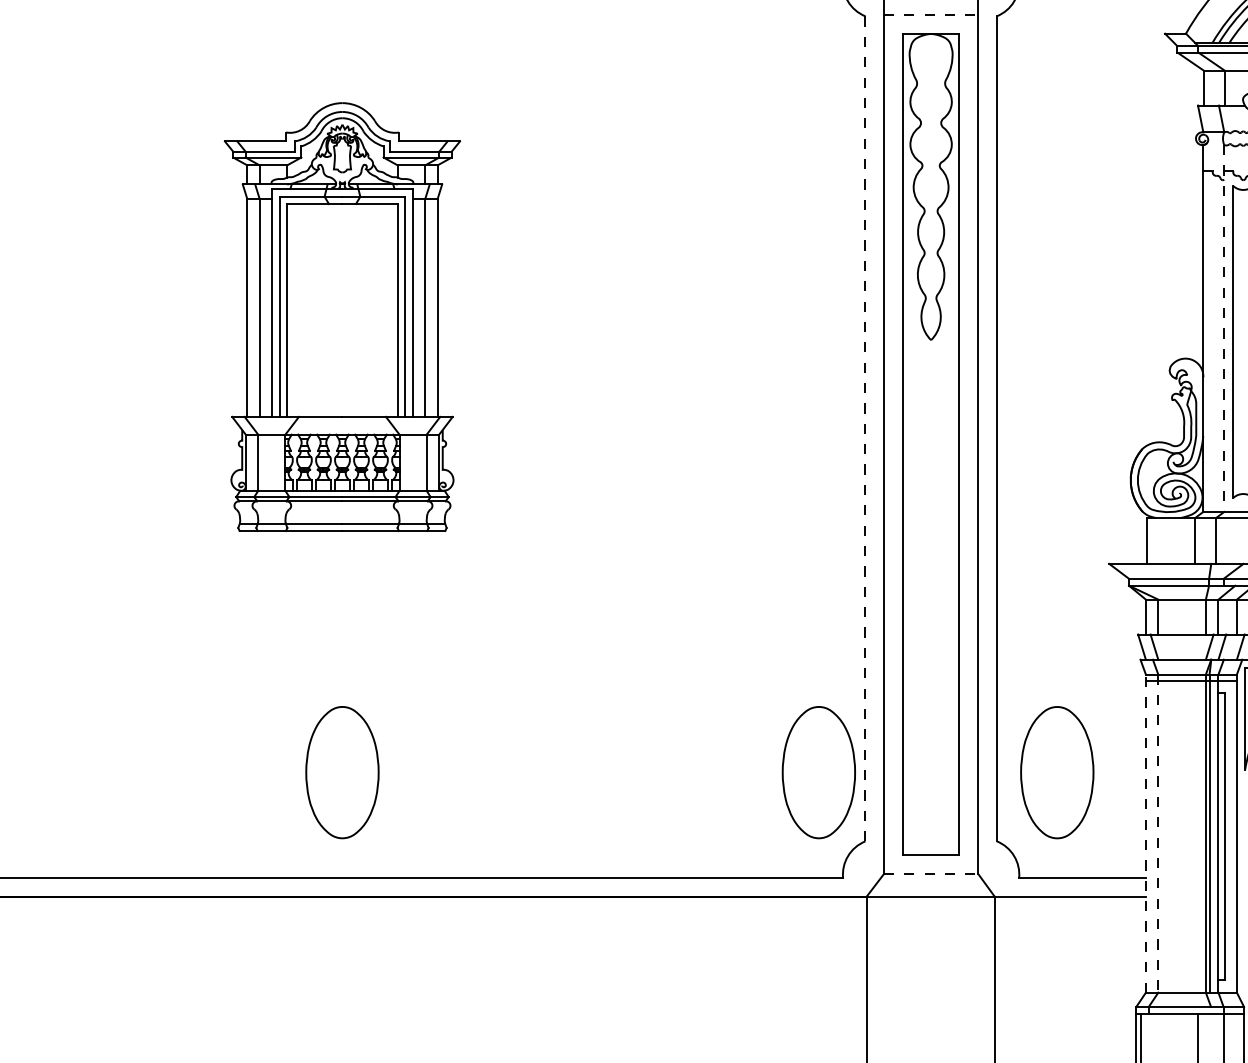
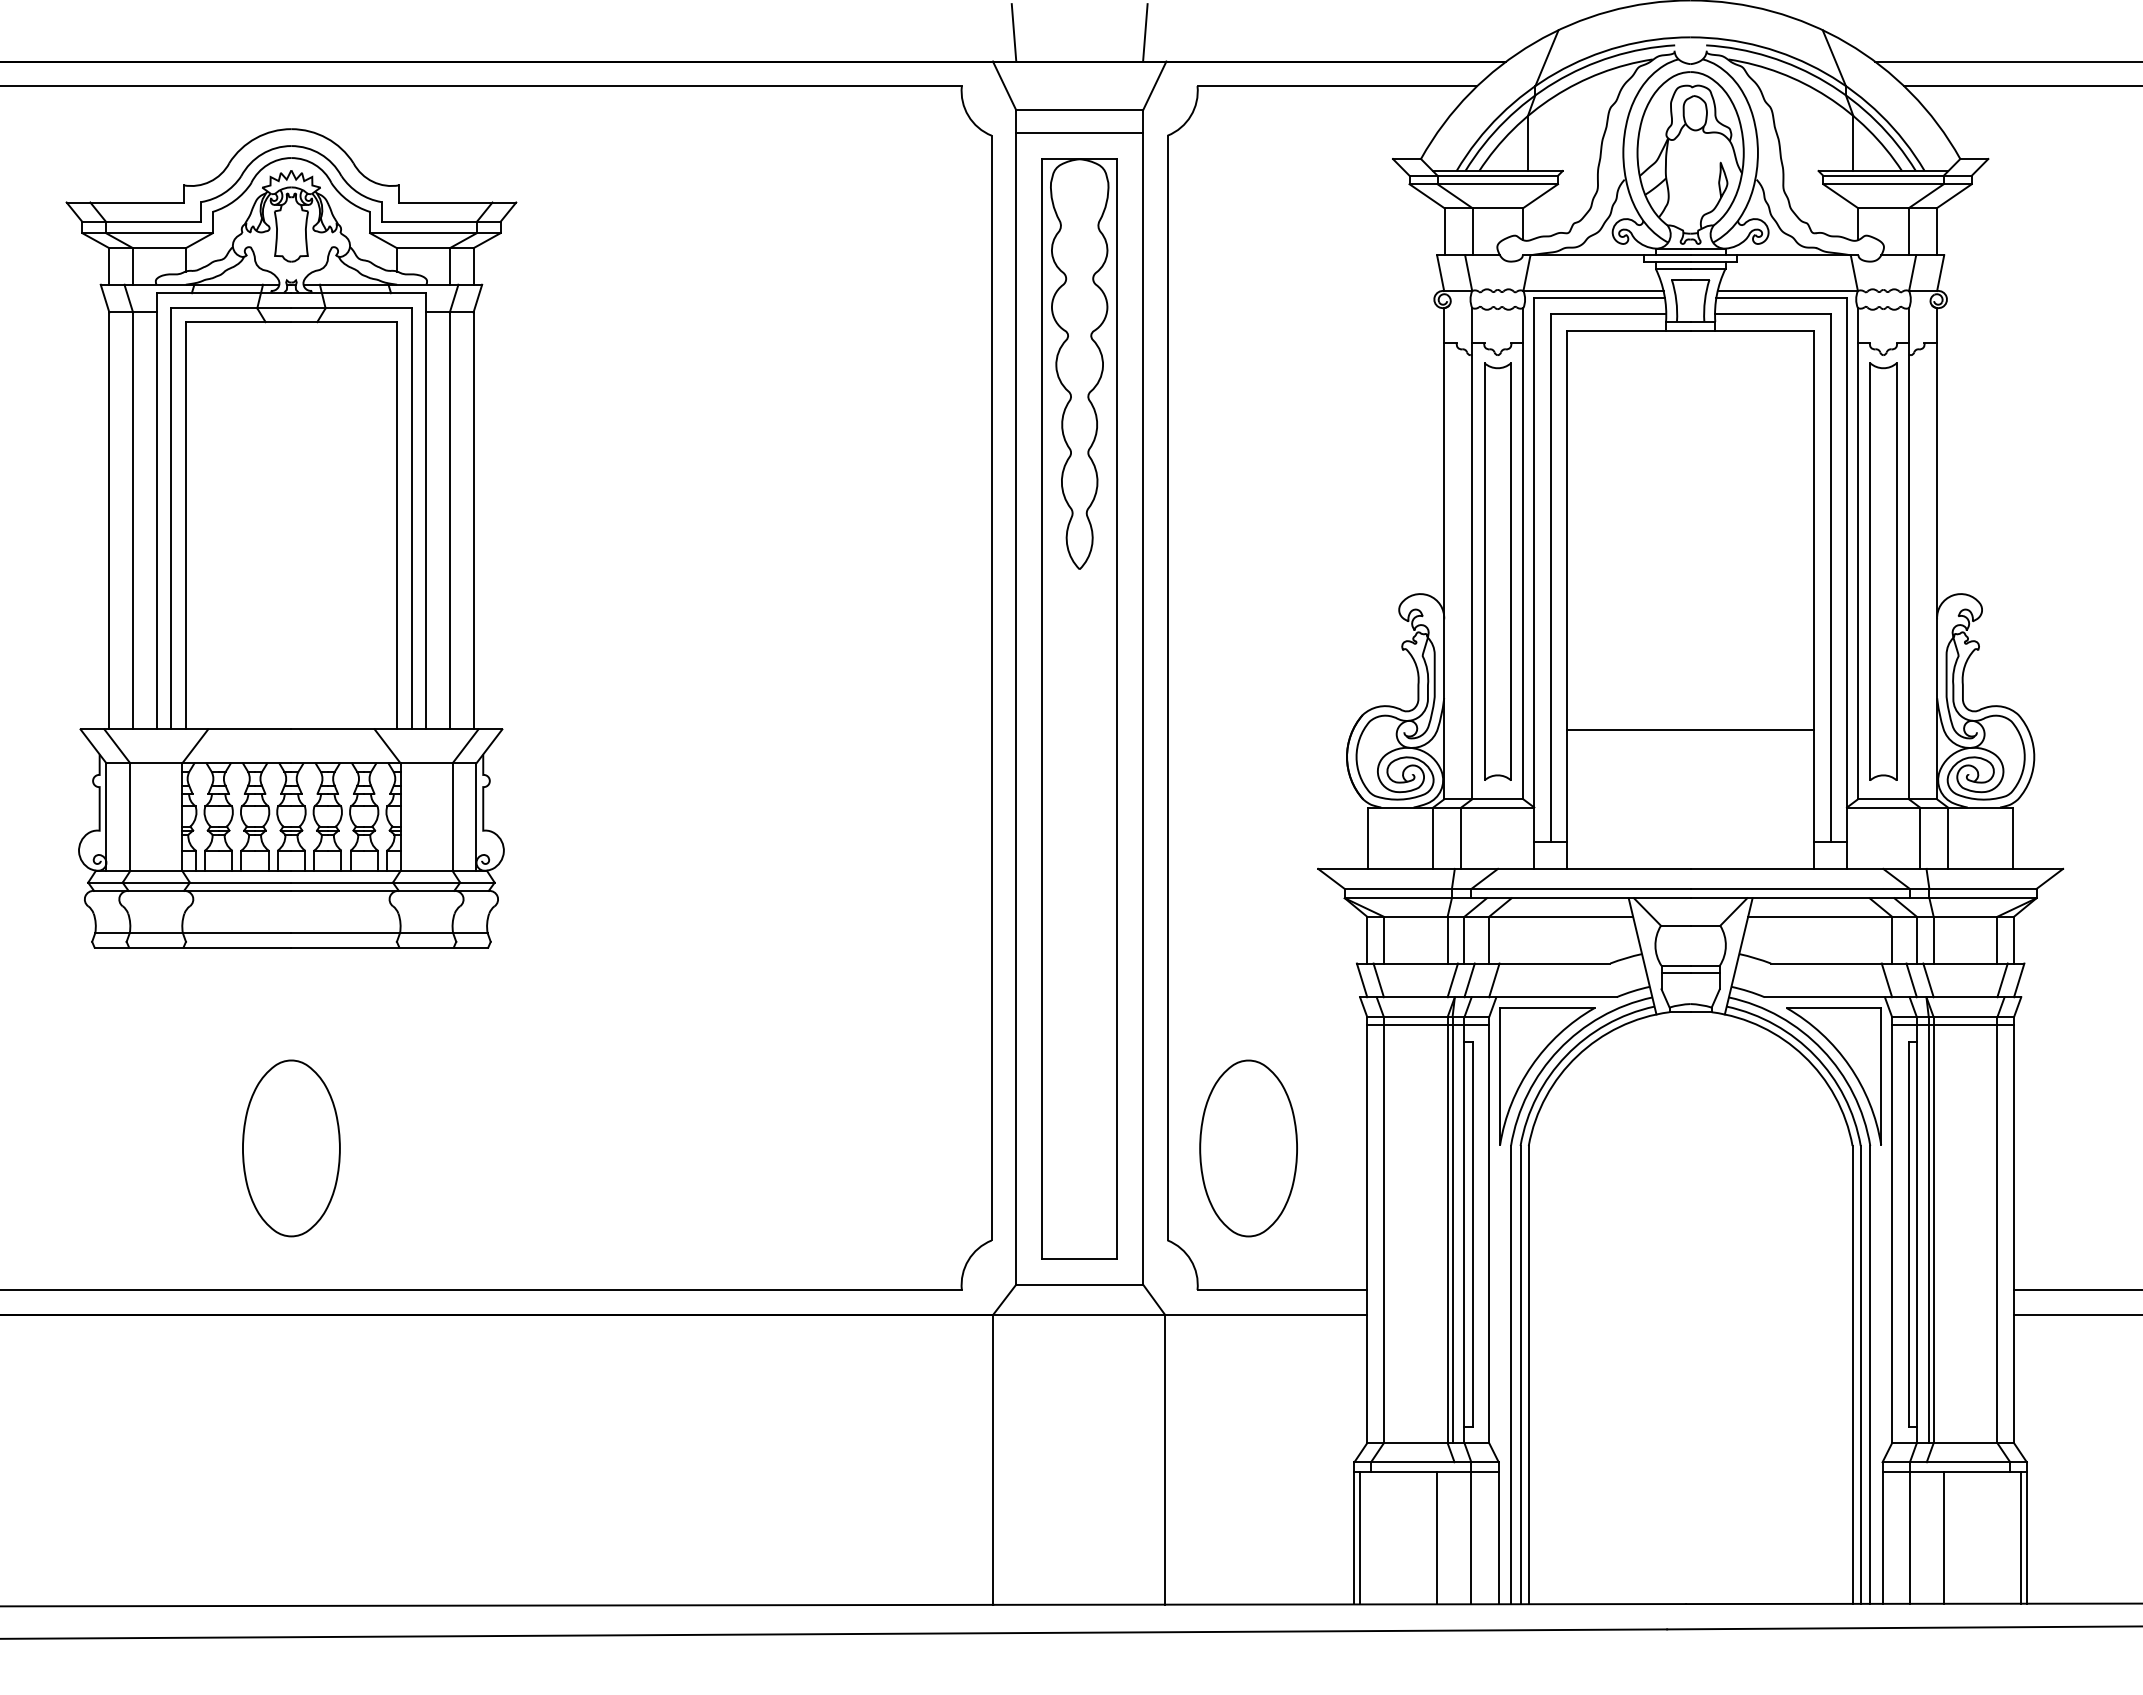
line: (931, 14) -> (1080, 133), dashed -> solid
part: (342, 317) -> (291, 538), size x1.43
line: (1224, 328) -> (1472, 553), dashed -> solid
line: (865, 428) -> (991, 687), dashed -> solid
part: (818, 772) -> (929, 1148), removed
line: (1146, 833) -> (1367, 1230), dashed -> solid
line: (1158, 833) -> (1383, 1230), dashed -> solid
line: (931, 874) -> (1080, 1284), dashed -> solid

